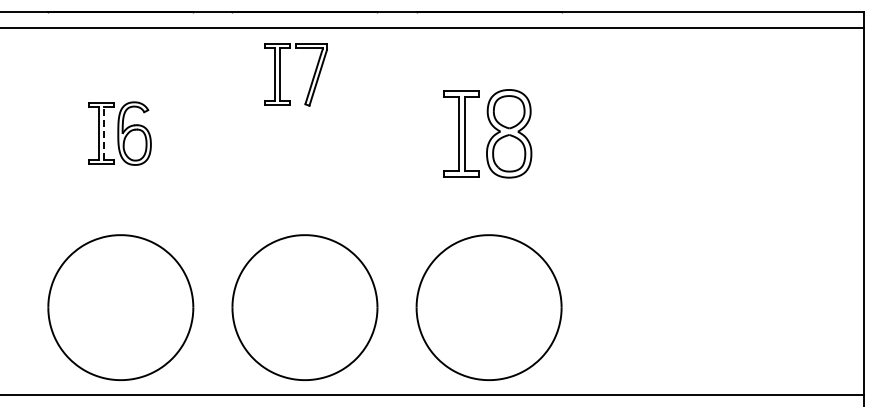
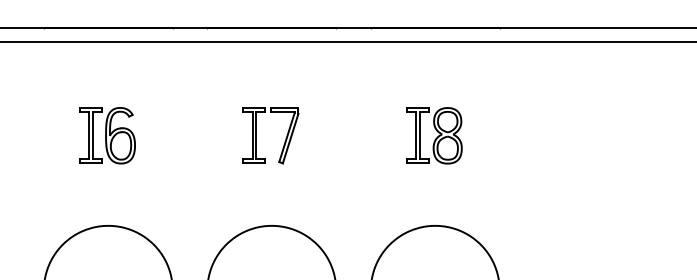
part: (280, 74) -> (257, 135), moved
line: (103, 133) -> (92, 135), dashed -> solid
part: (487, 133) -> (433, 135), size x0.71

